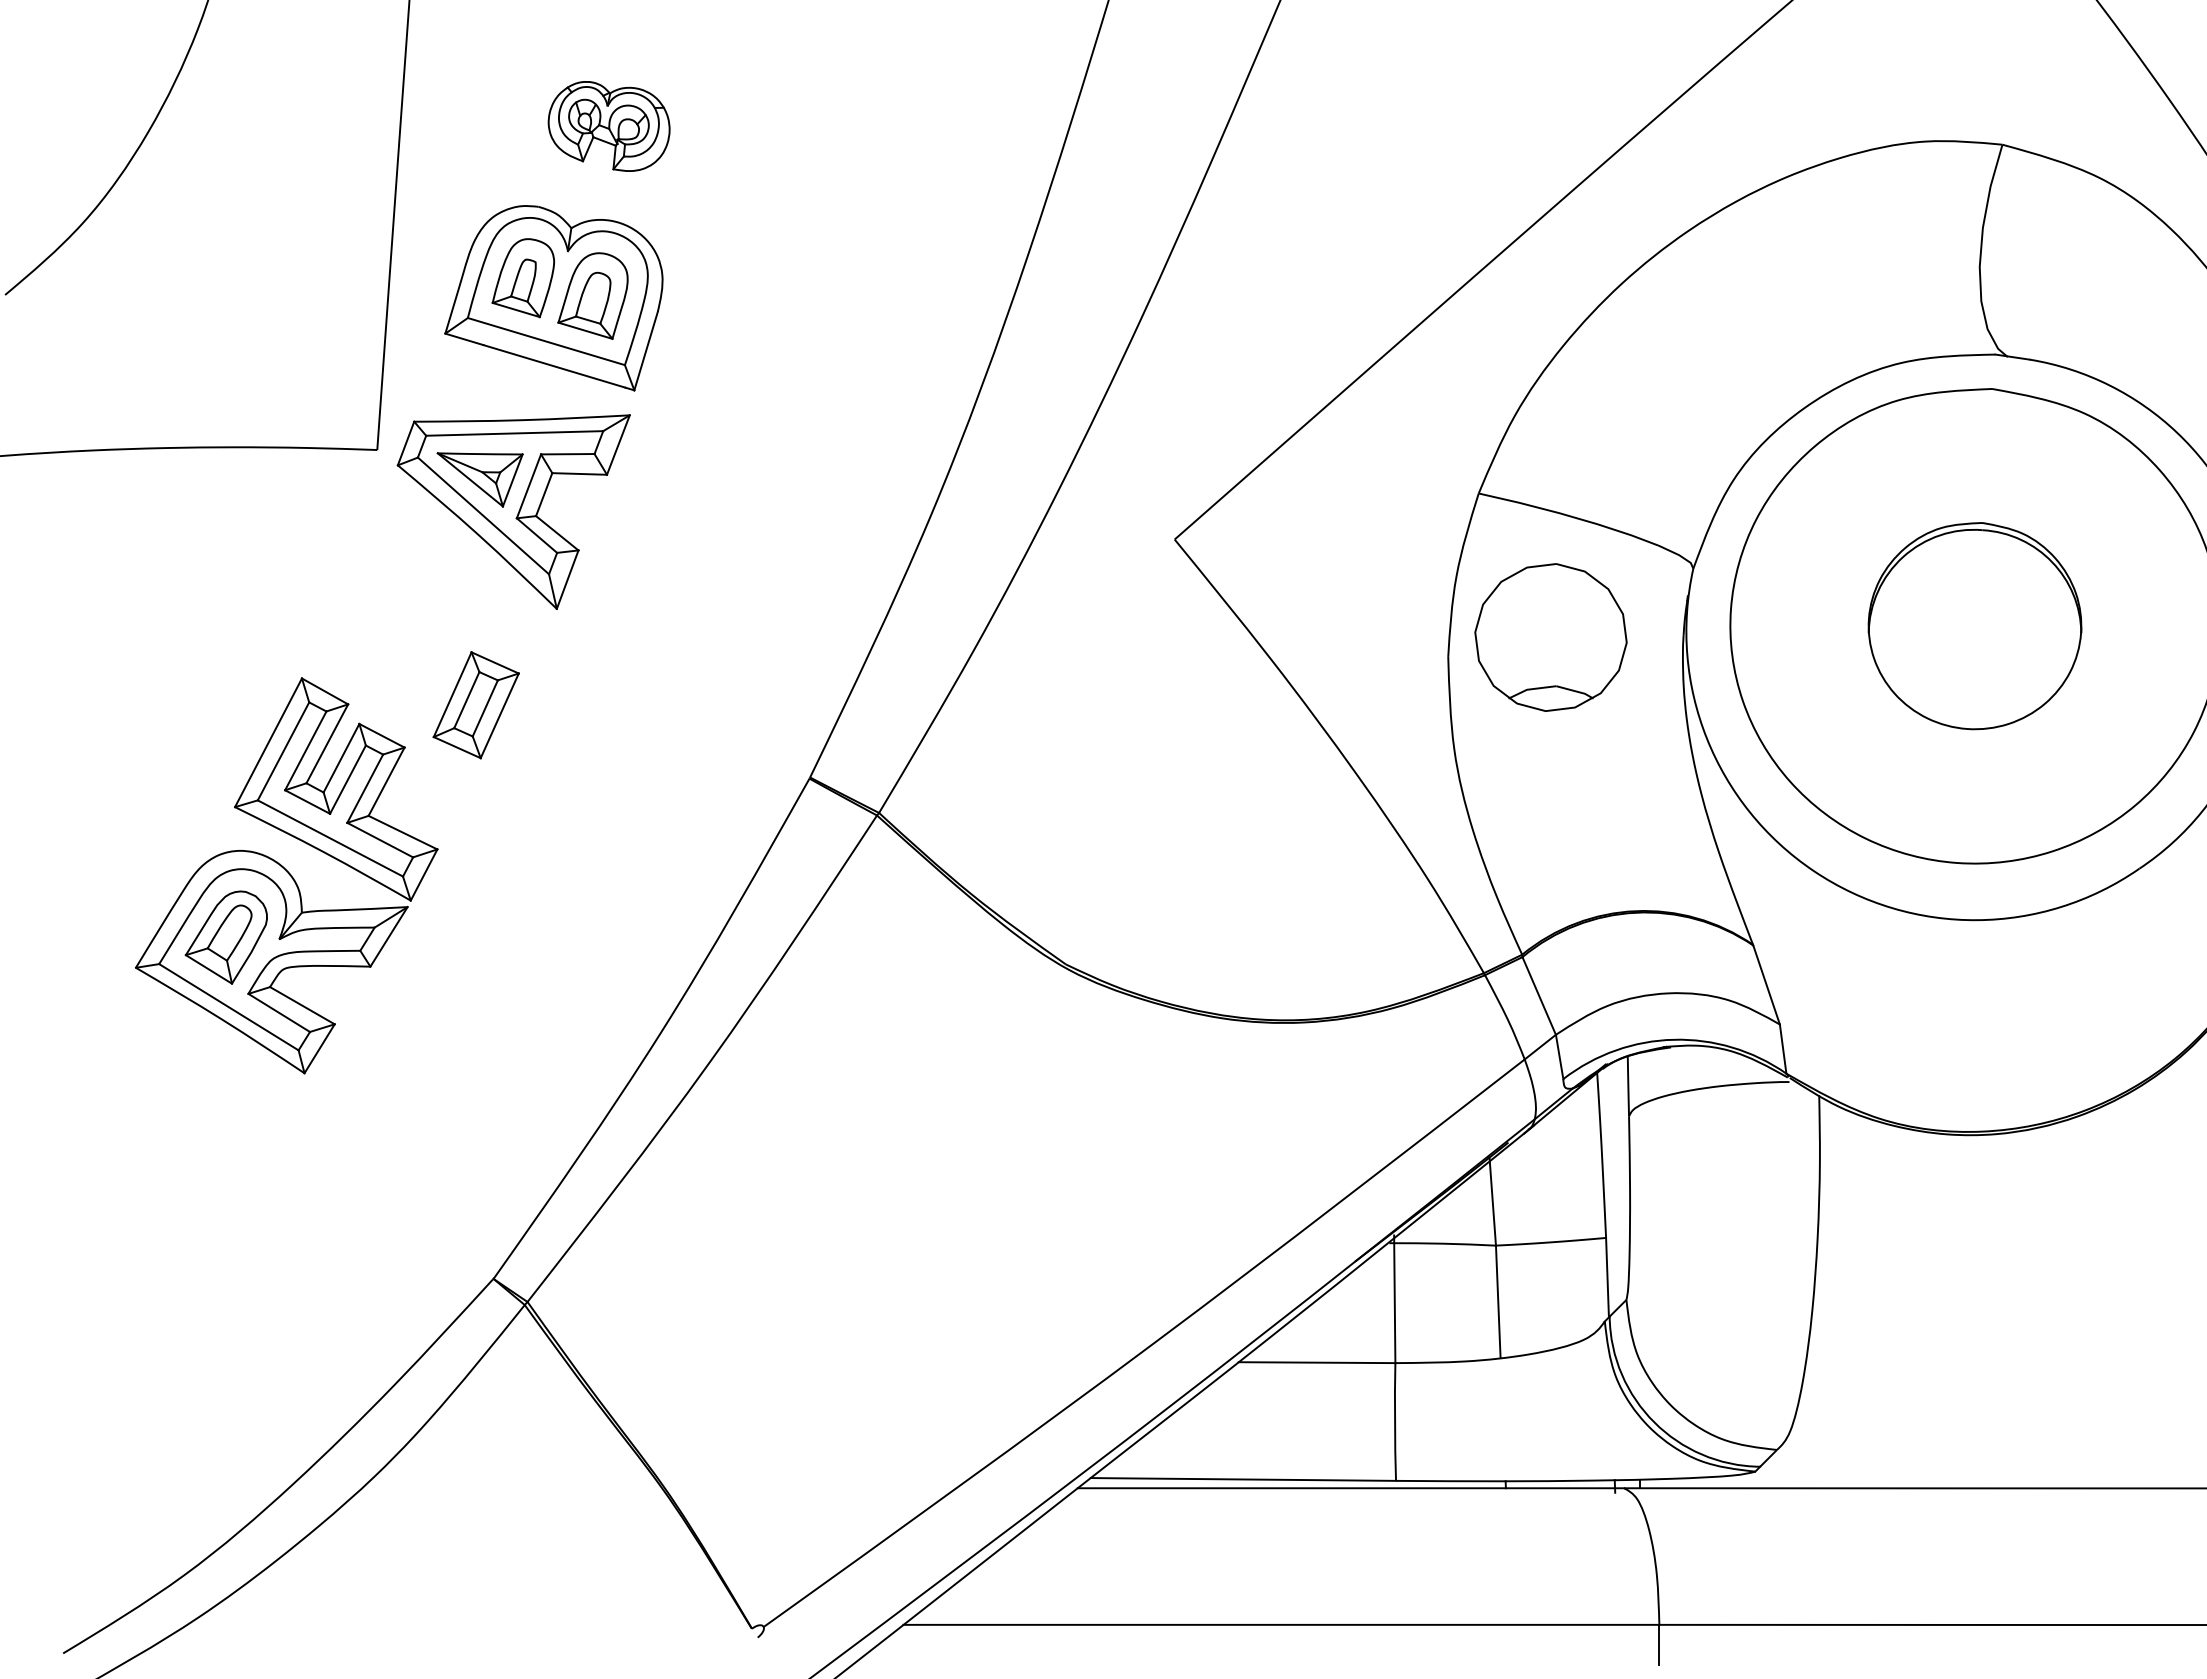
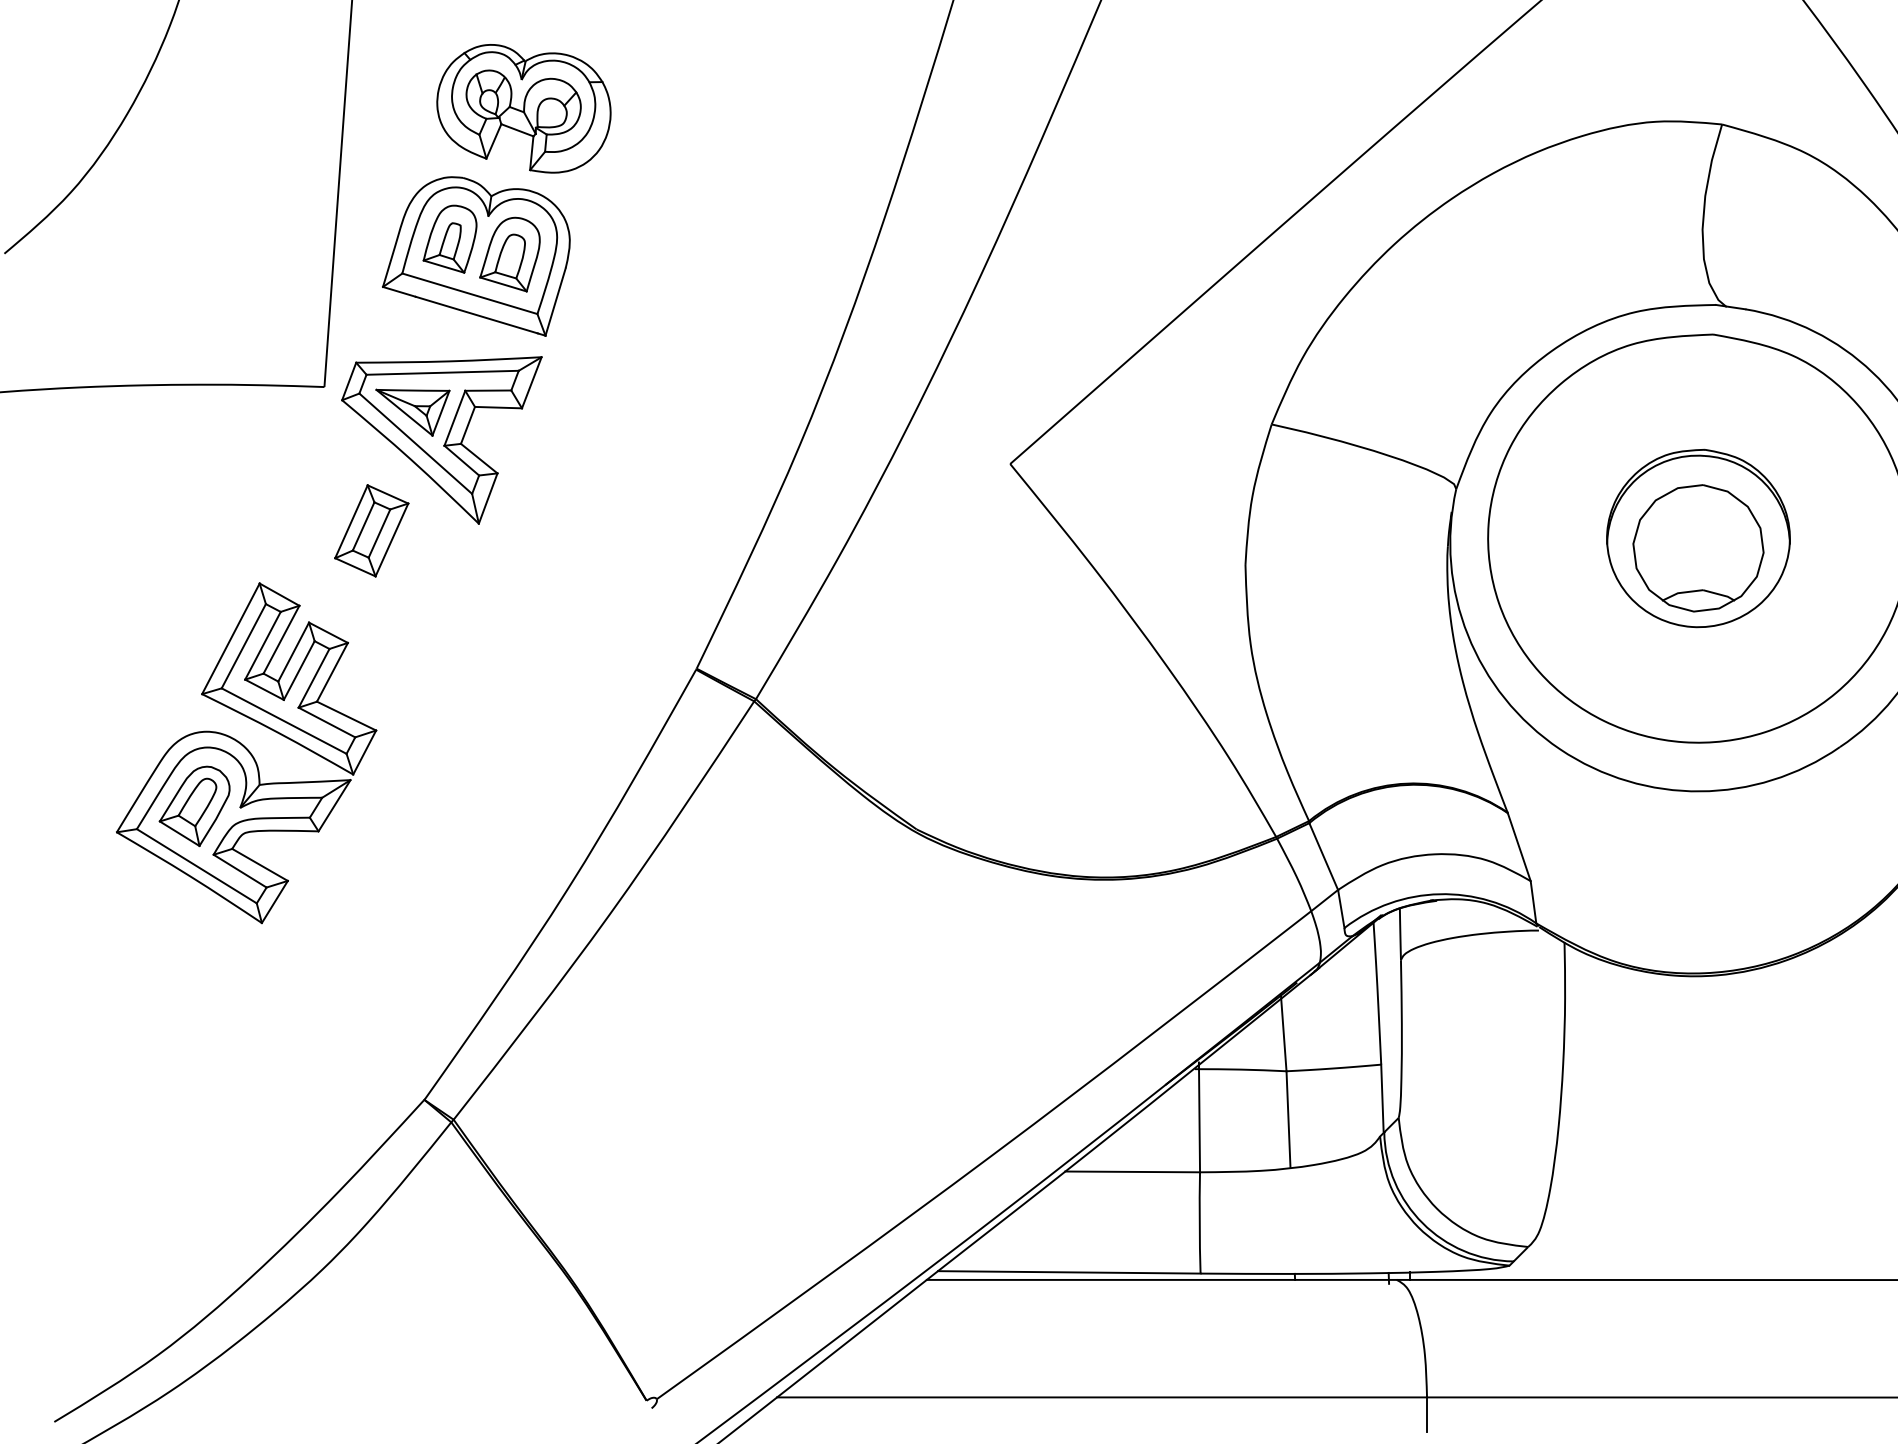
part: (608, 126) -> (523, 108), size x1.67
part: (1550, 637) -> (1698, 548), moved
part: (475, 705) -> (371, 531), moved

